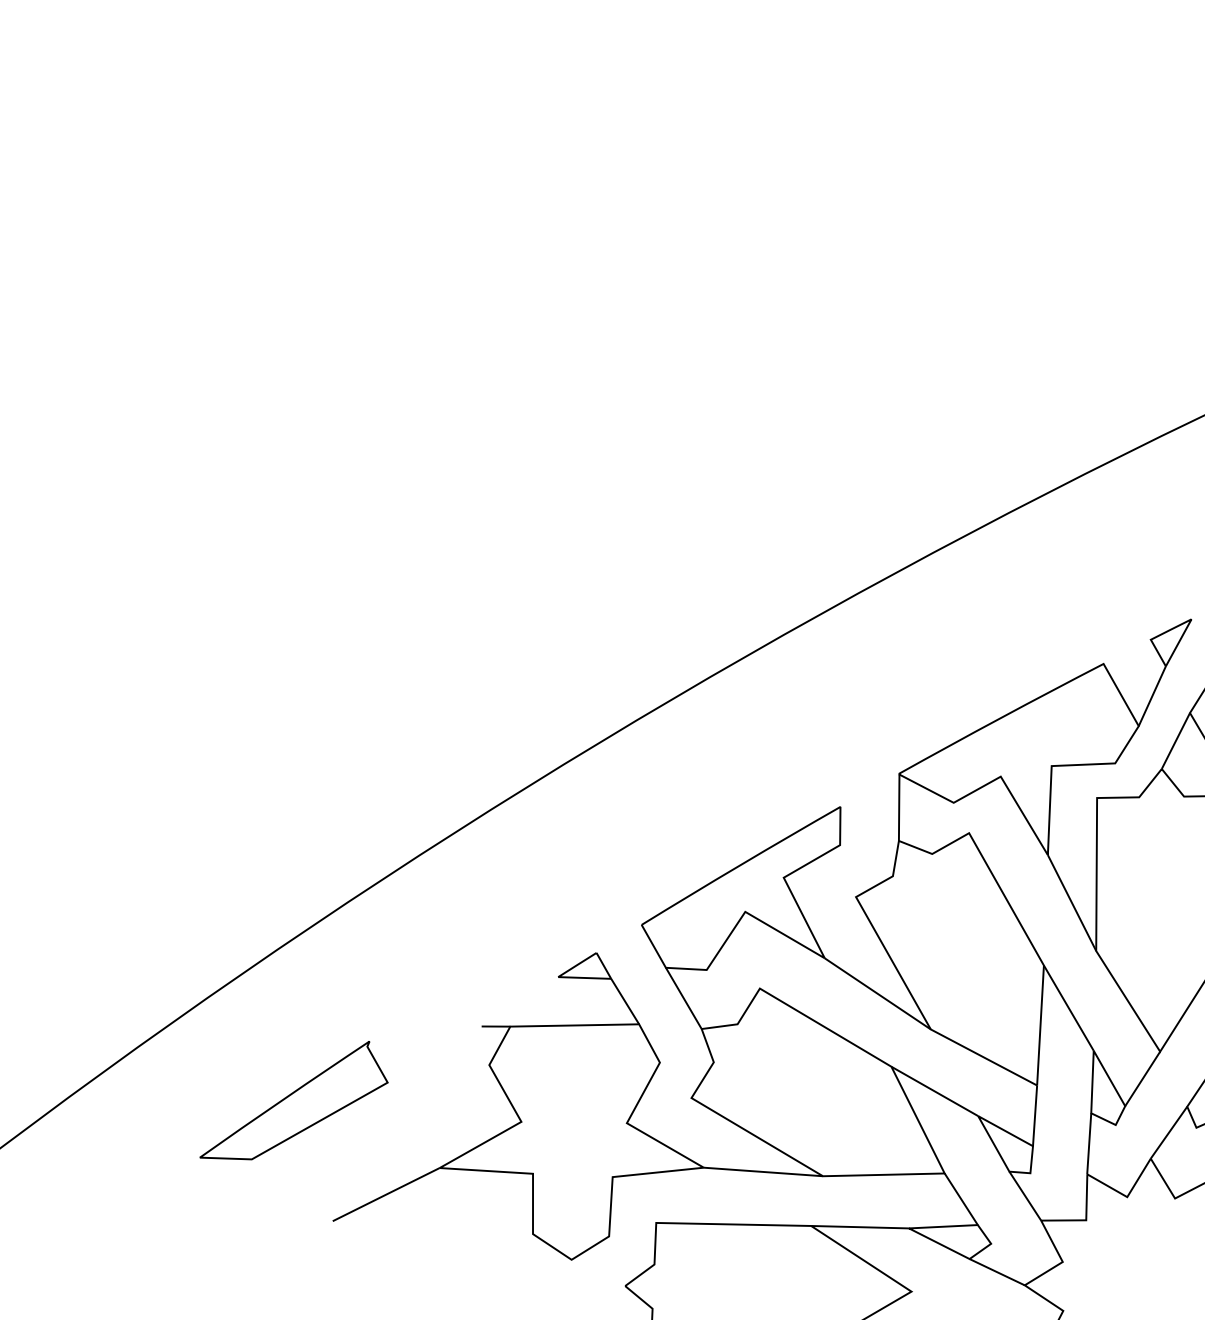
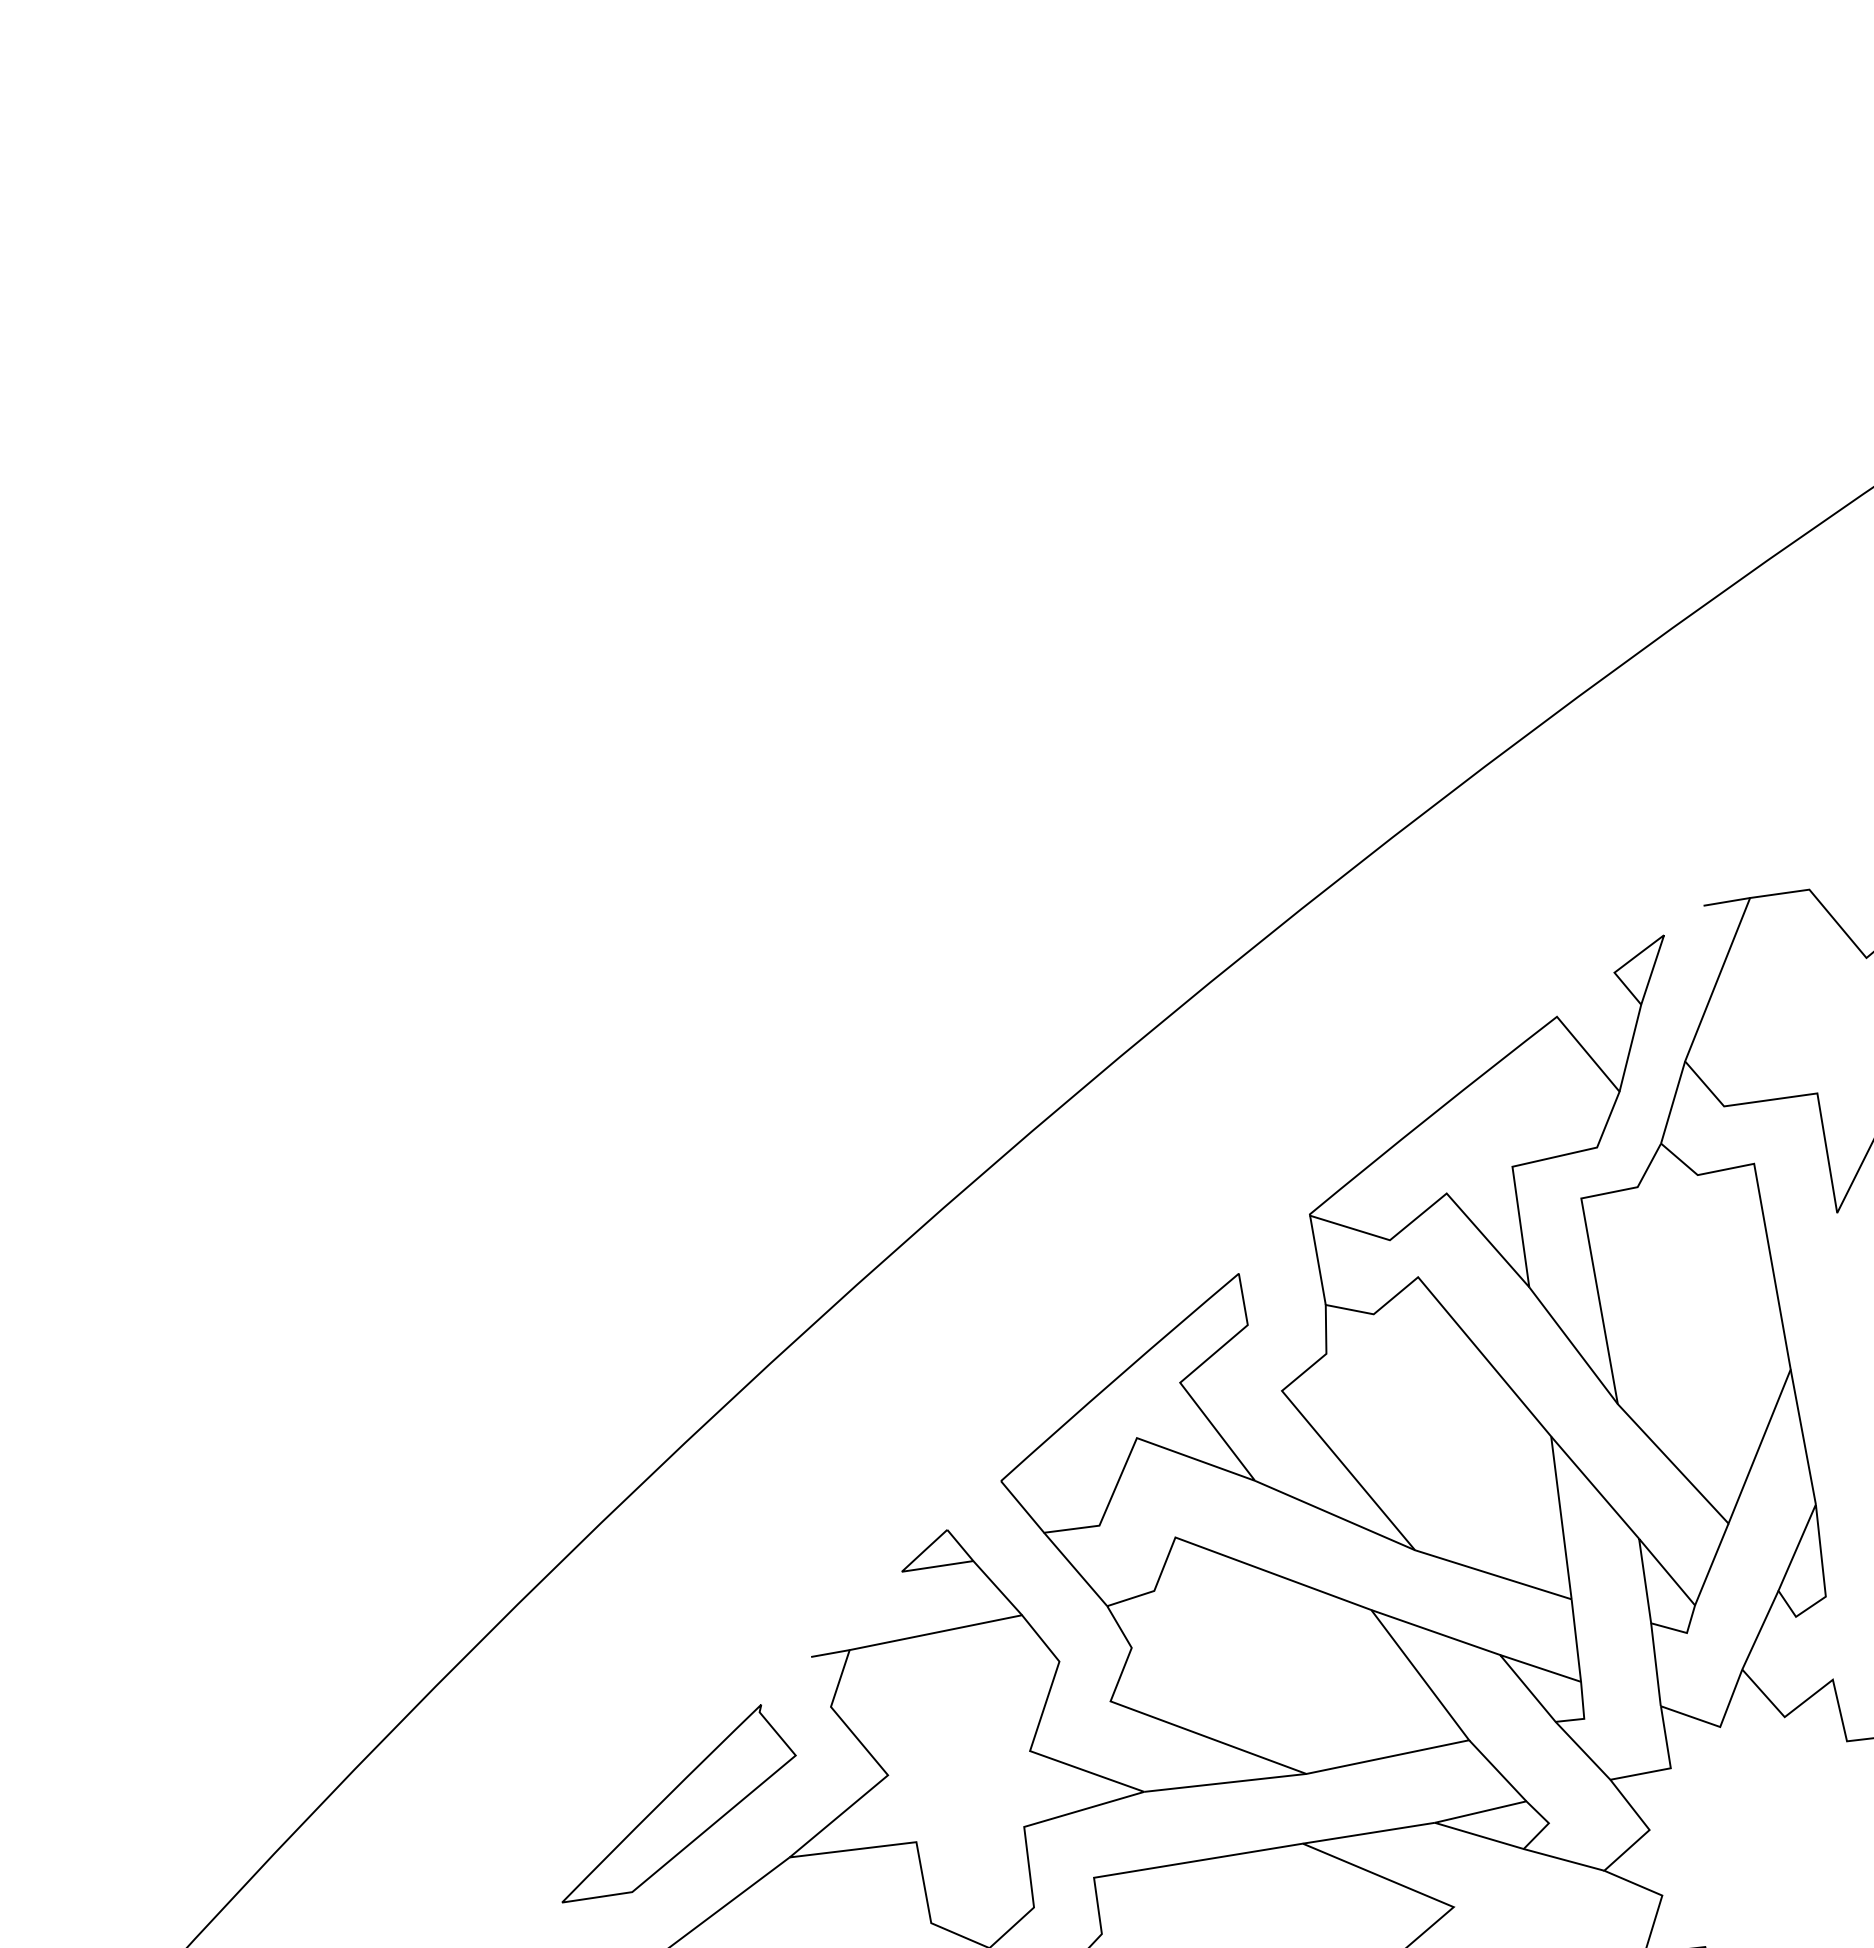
part: (296, 1101) -> (678, 1803), moved

